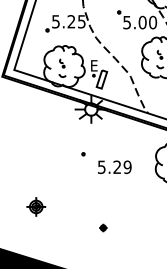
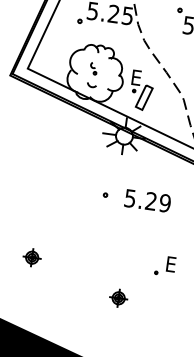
text: (114, 167) -> (147, 201), moved
part: (133, 199) -> (164, 265), added
part: (36, 207) -> (32, 258), size x0.71
part: (103, 227) -> (119, 297), size x1.67

